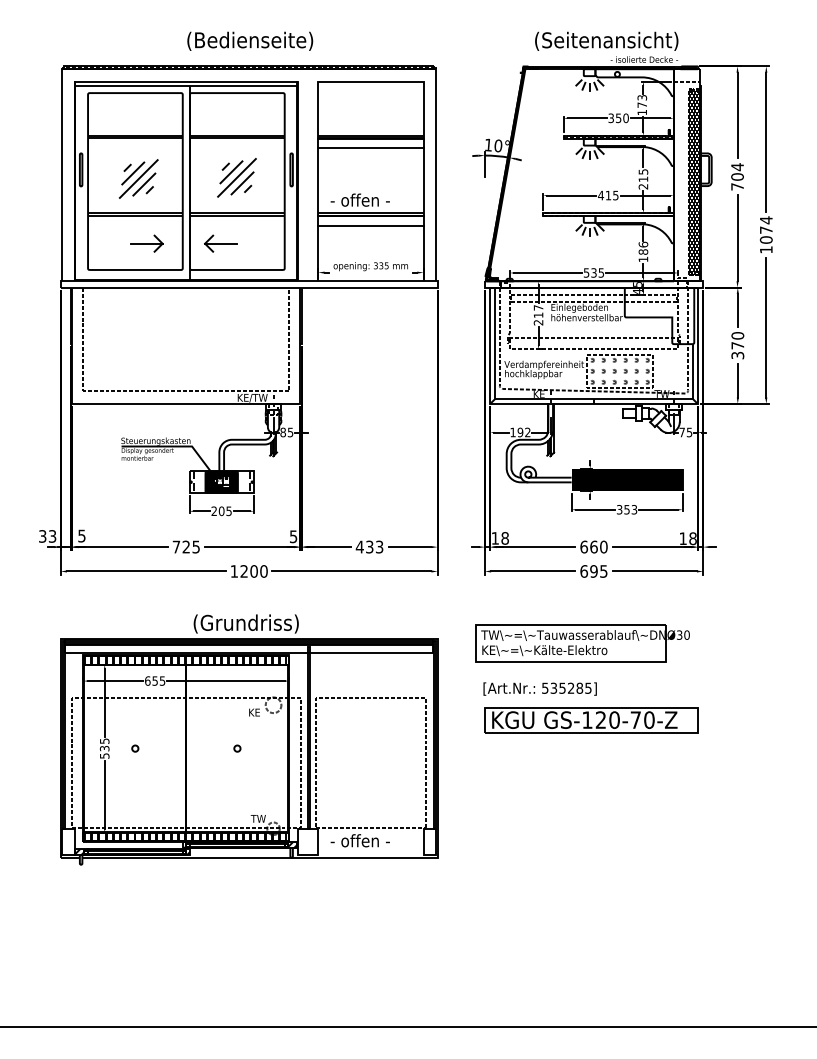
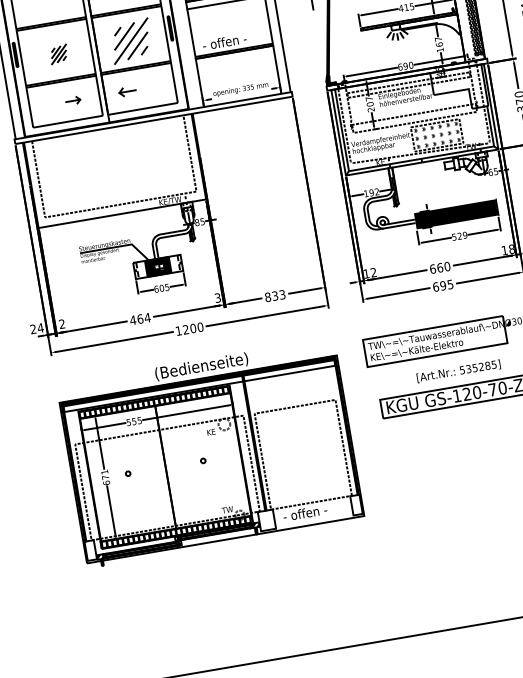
part: (236, 177) -> (130, 41), size x1.4
part: (138, 178) -> (58, 54), size x0.6
line: (370, 225) -> (235, 59), removed
part: (146, 243) -> (72, 100), size x0.6
part: (220, 243) -> (127, 91), size x0.7
text: (643, 247) -> (438, 41), 186 -> 167
text: (593, 272) -> (405, 65), 535 -> 690
text: (538, 315) -> (370, 104), 217 -> 207
text: (682, 432) -> (490, 172), 75 -> 65
text: (627, 509) -> (460, 236), 353 -> 529
text: (214, 511) -> (156, 289), 205 -> 605
text: (81, 535) -> (61, 323), 5 -> 2
text: (47, 536) -> (36, 328), 33 -> 24
text: (293, 536) -> (217, 297), 5 -> 3
text: (504, 538) -> (373, 272), 18 -> 12
text: (186, 546) -> (140, 318), 725 -> 464
text: (359, 546) -> (267, 296), 433 -> 833
text: (259, 623) -> (203, 366), (Grundriss) -> (Bedienseite)
text: (147, 680) -> (128, 422), 655 -> 555
text: (539, 688) -> (458, 371), moved
text: (104, 748) -> (105, 477), 535 -> 671

